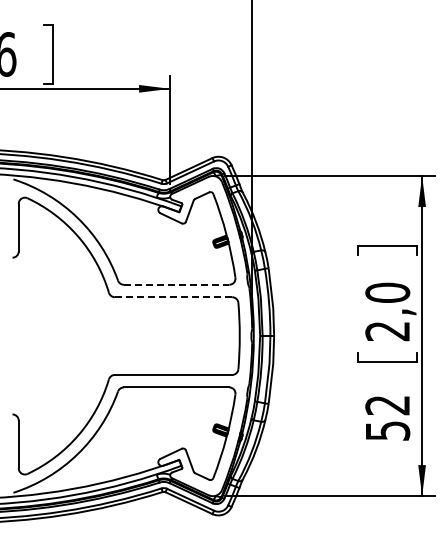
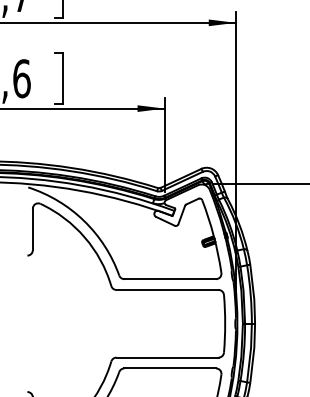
line: (176, 284) -> (170, 278), dashed -> solid
line: (173, 297) -> (167, 290), dashed -> solid

